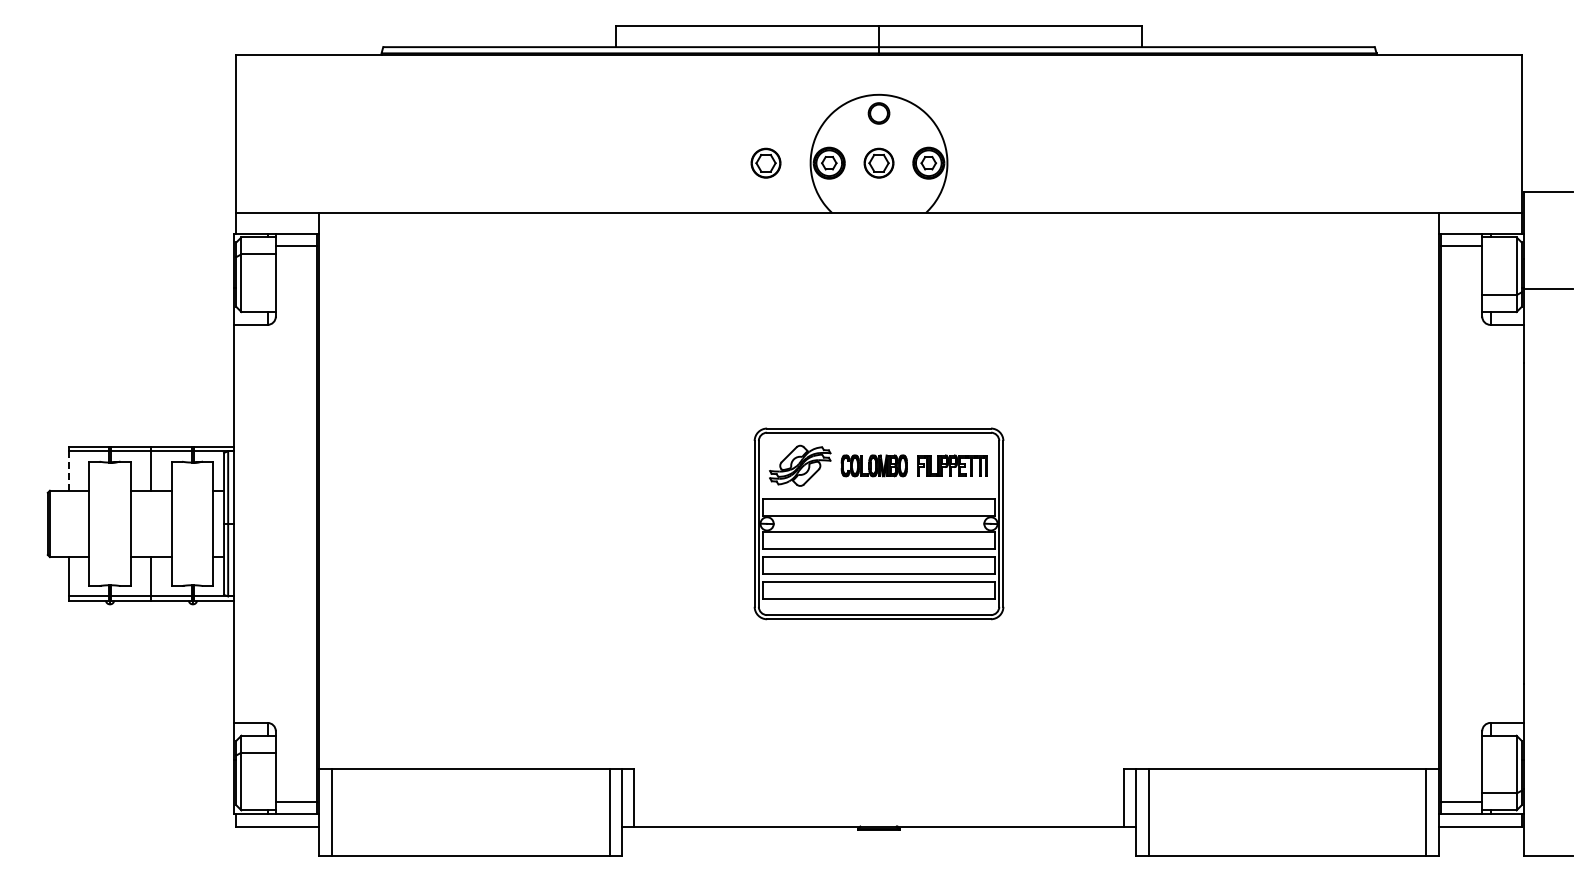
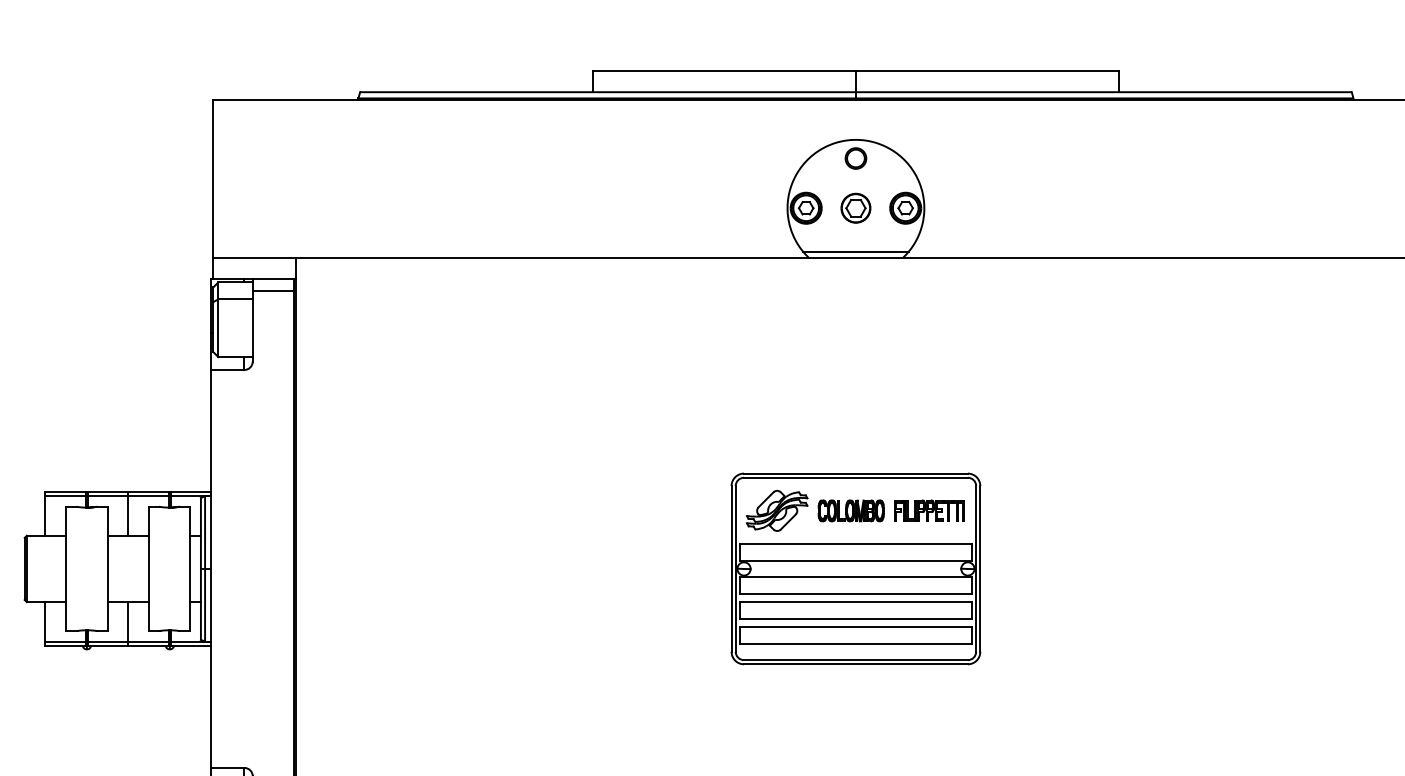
part: (765, 162) -> (742, 207), removed
line: (878, 206) -> (855, 251), added
line: (68, 471) -> (45, 516), dashed -> solid

